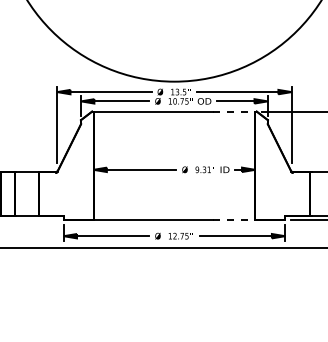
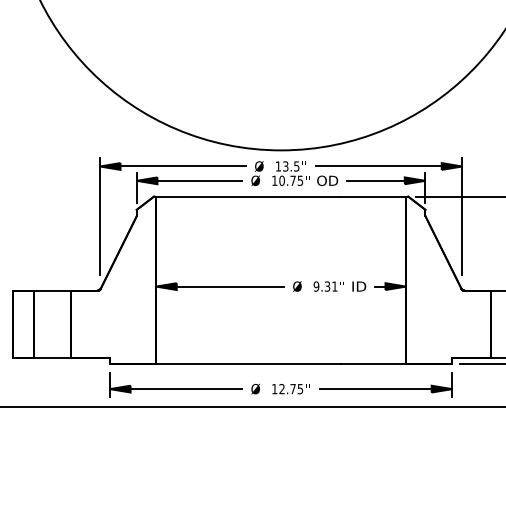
line: (234, 111) -> (373, 196), dashed -> solid
line: (234, 220) -> (373, 364), dashed -> solid

